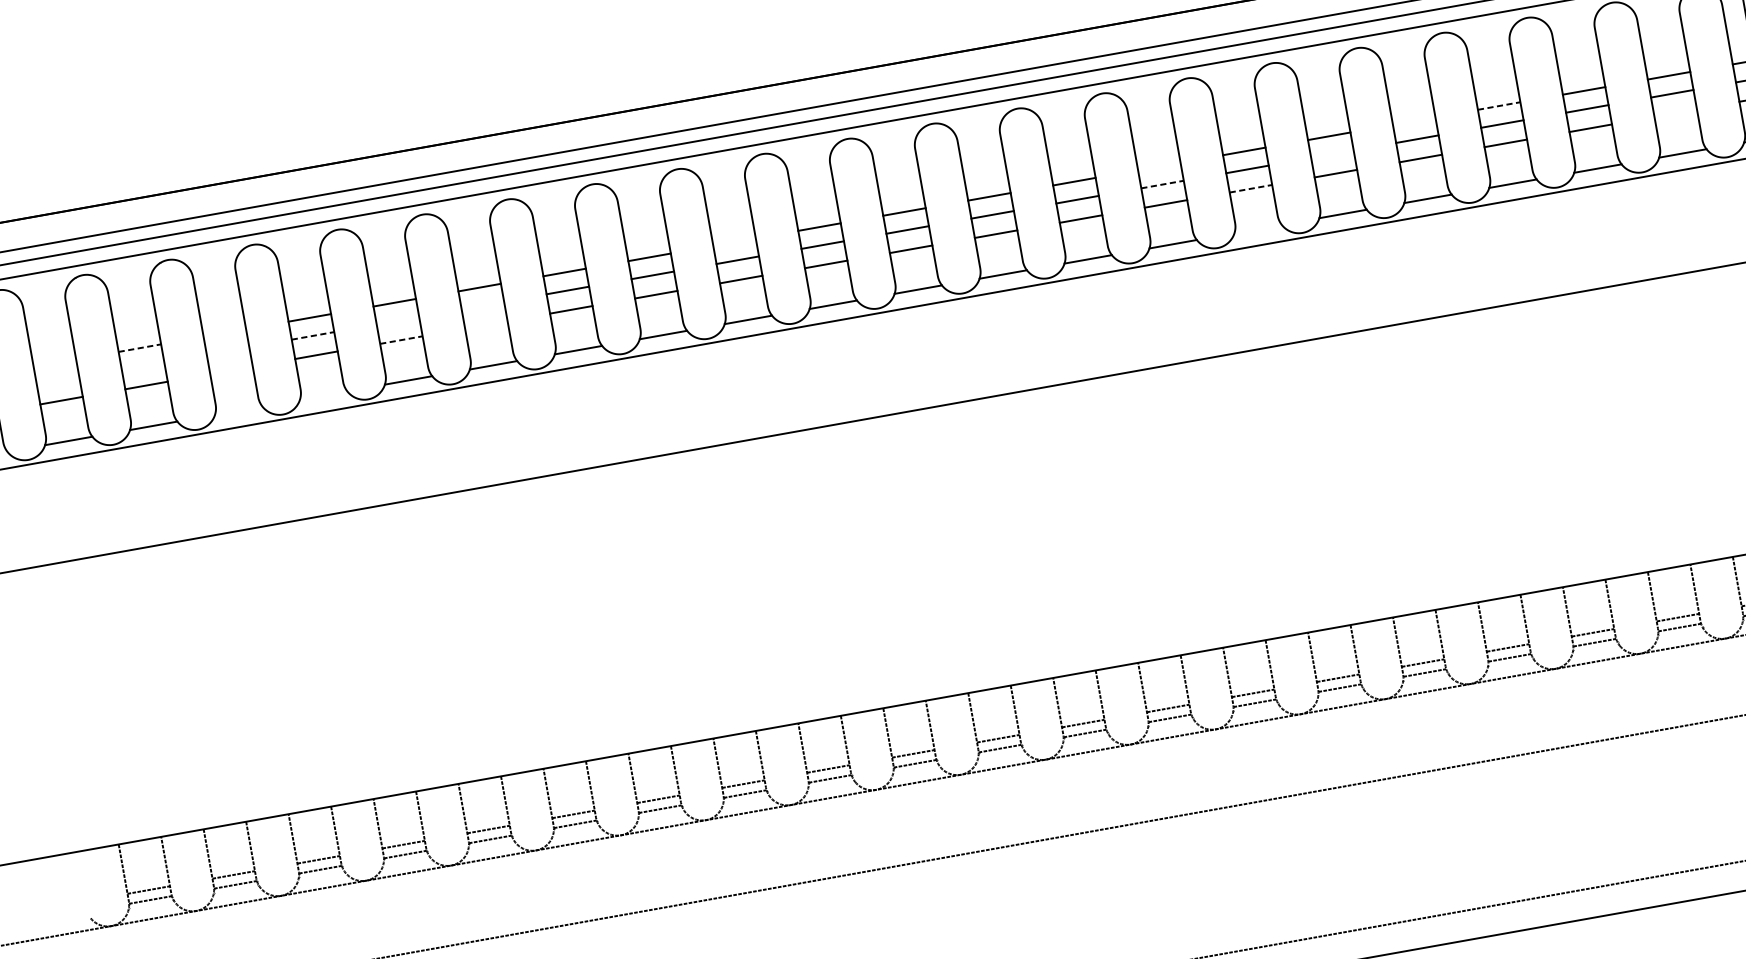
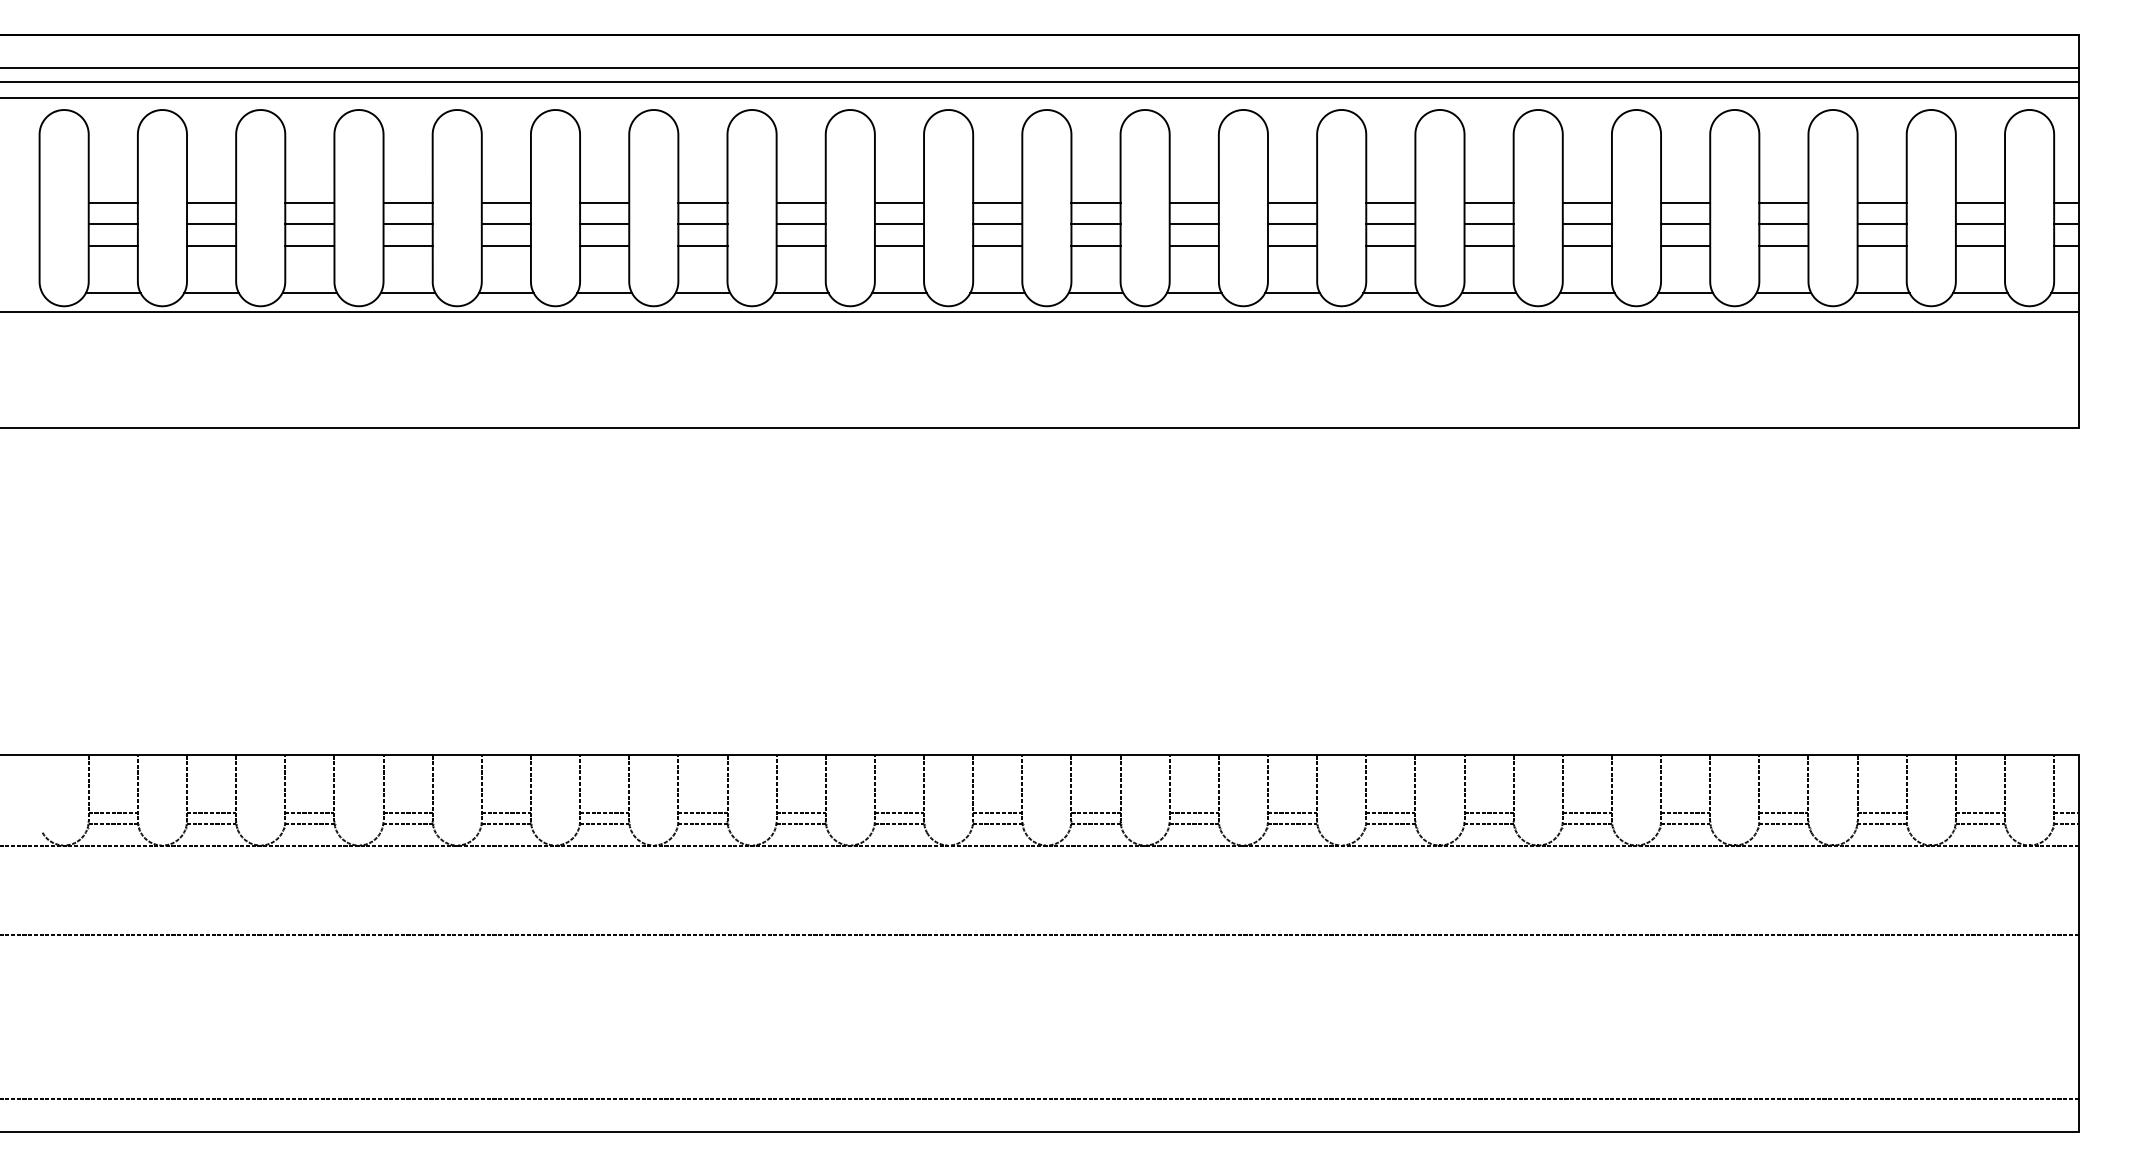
line: (1498, 106) -> (1783, 203), dashed -> solid
line: (1675, 113) -> (1980, 246), added
line: (1414, 121) -> (1685, 203), added
line: (1331, 154) -> (1586, 224), added
line: (1159, 166) -> (1390, 203), added
line: (1162, 185) -> (1390, 224), dashed -> solid
line: (1251, 188) -> (1489, 246), dashed -> solid
line: (1257, 229) -> (1488, 293), added
line: (734, 242) -> (899, 203), added
line: (482, 306) -> (604, 224), added
line: (397, 321) -> (505, 224), added
line: (486, 325) -> (604, 246), added
line: (224, 333) -> (309, 203), added
line: (313, 336) -> (408, 224), dashed -> solid
line: (401, 340) -> (506, 246), dashed -> solid
line: (139, 348) -> (211, 203), dashed -> solid
line: (227, 351) -> (309, 224), added
line: (54, 363) -> (112, 203), added
line: (143, 366) -> (211, 224), added
line: (231, 370) -> (309, 246), added
line: (57, 381) -> (112, 224), added
line: (323, 396) -> (407, 293), added
line: (238, 411) -> (309, 293), added

